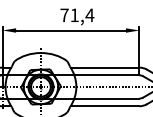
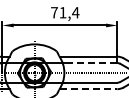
line: (106, 75) -> (89, 63), solid -> dashed
line: (105, 106) -> (88, 89), solid -> dashed

